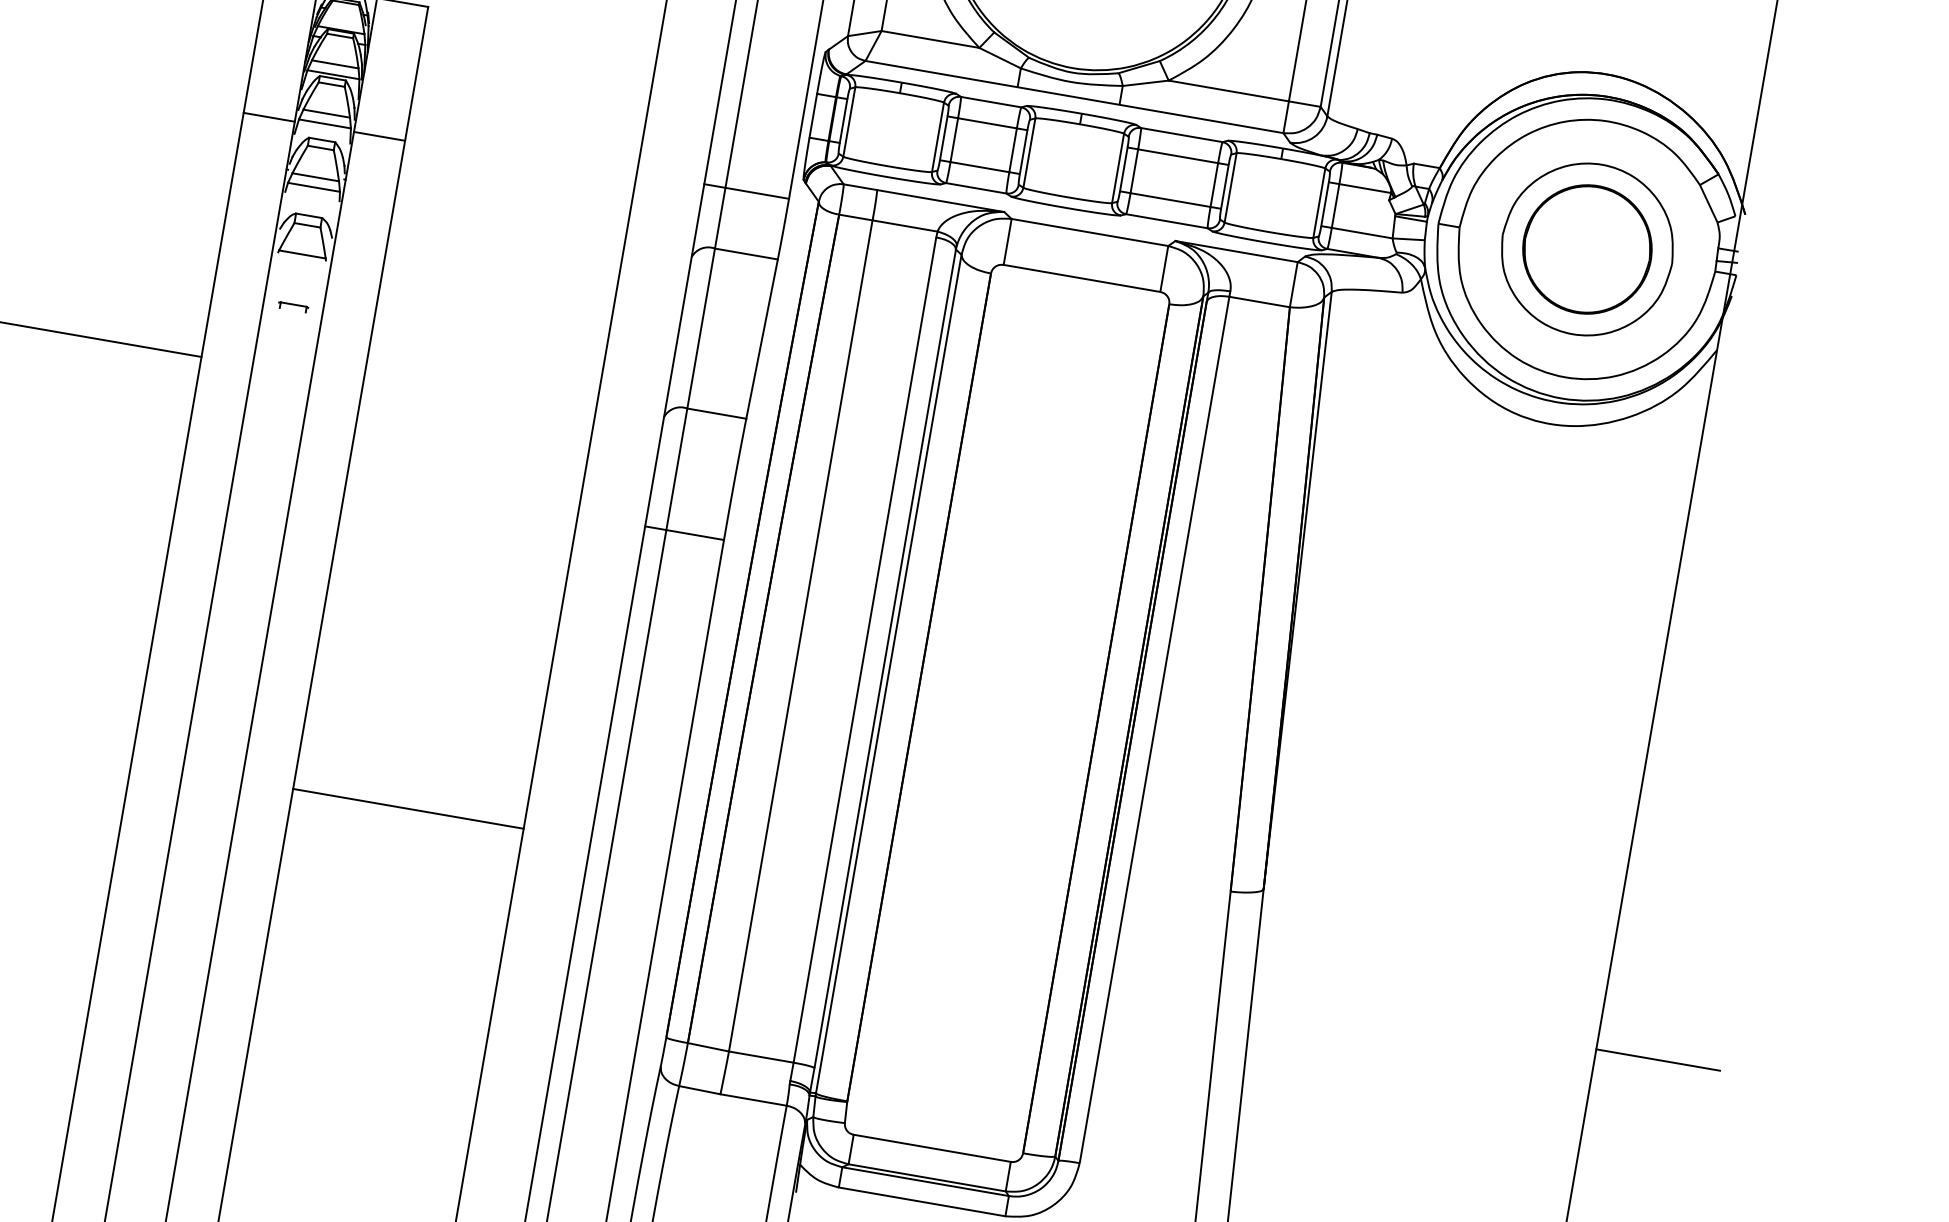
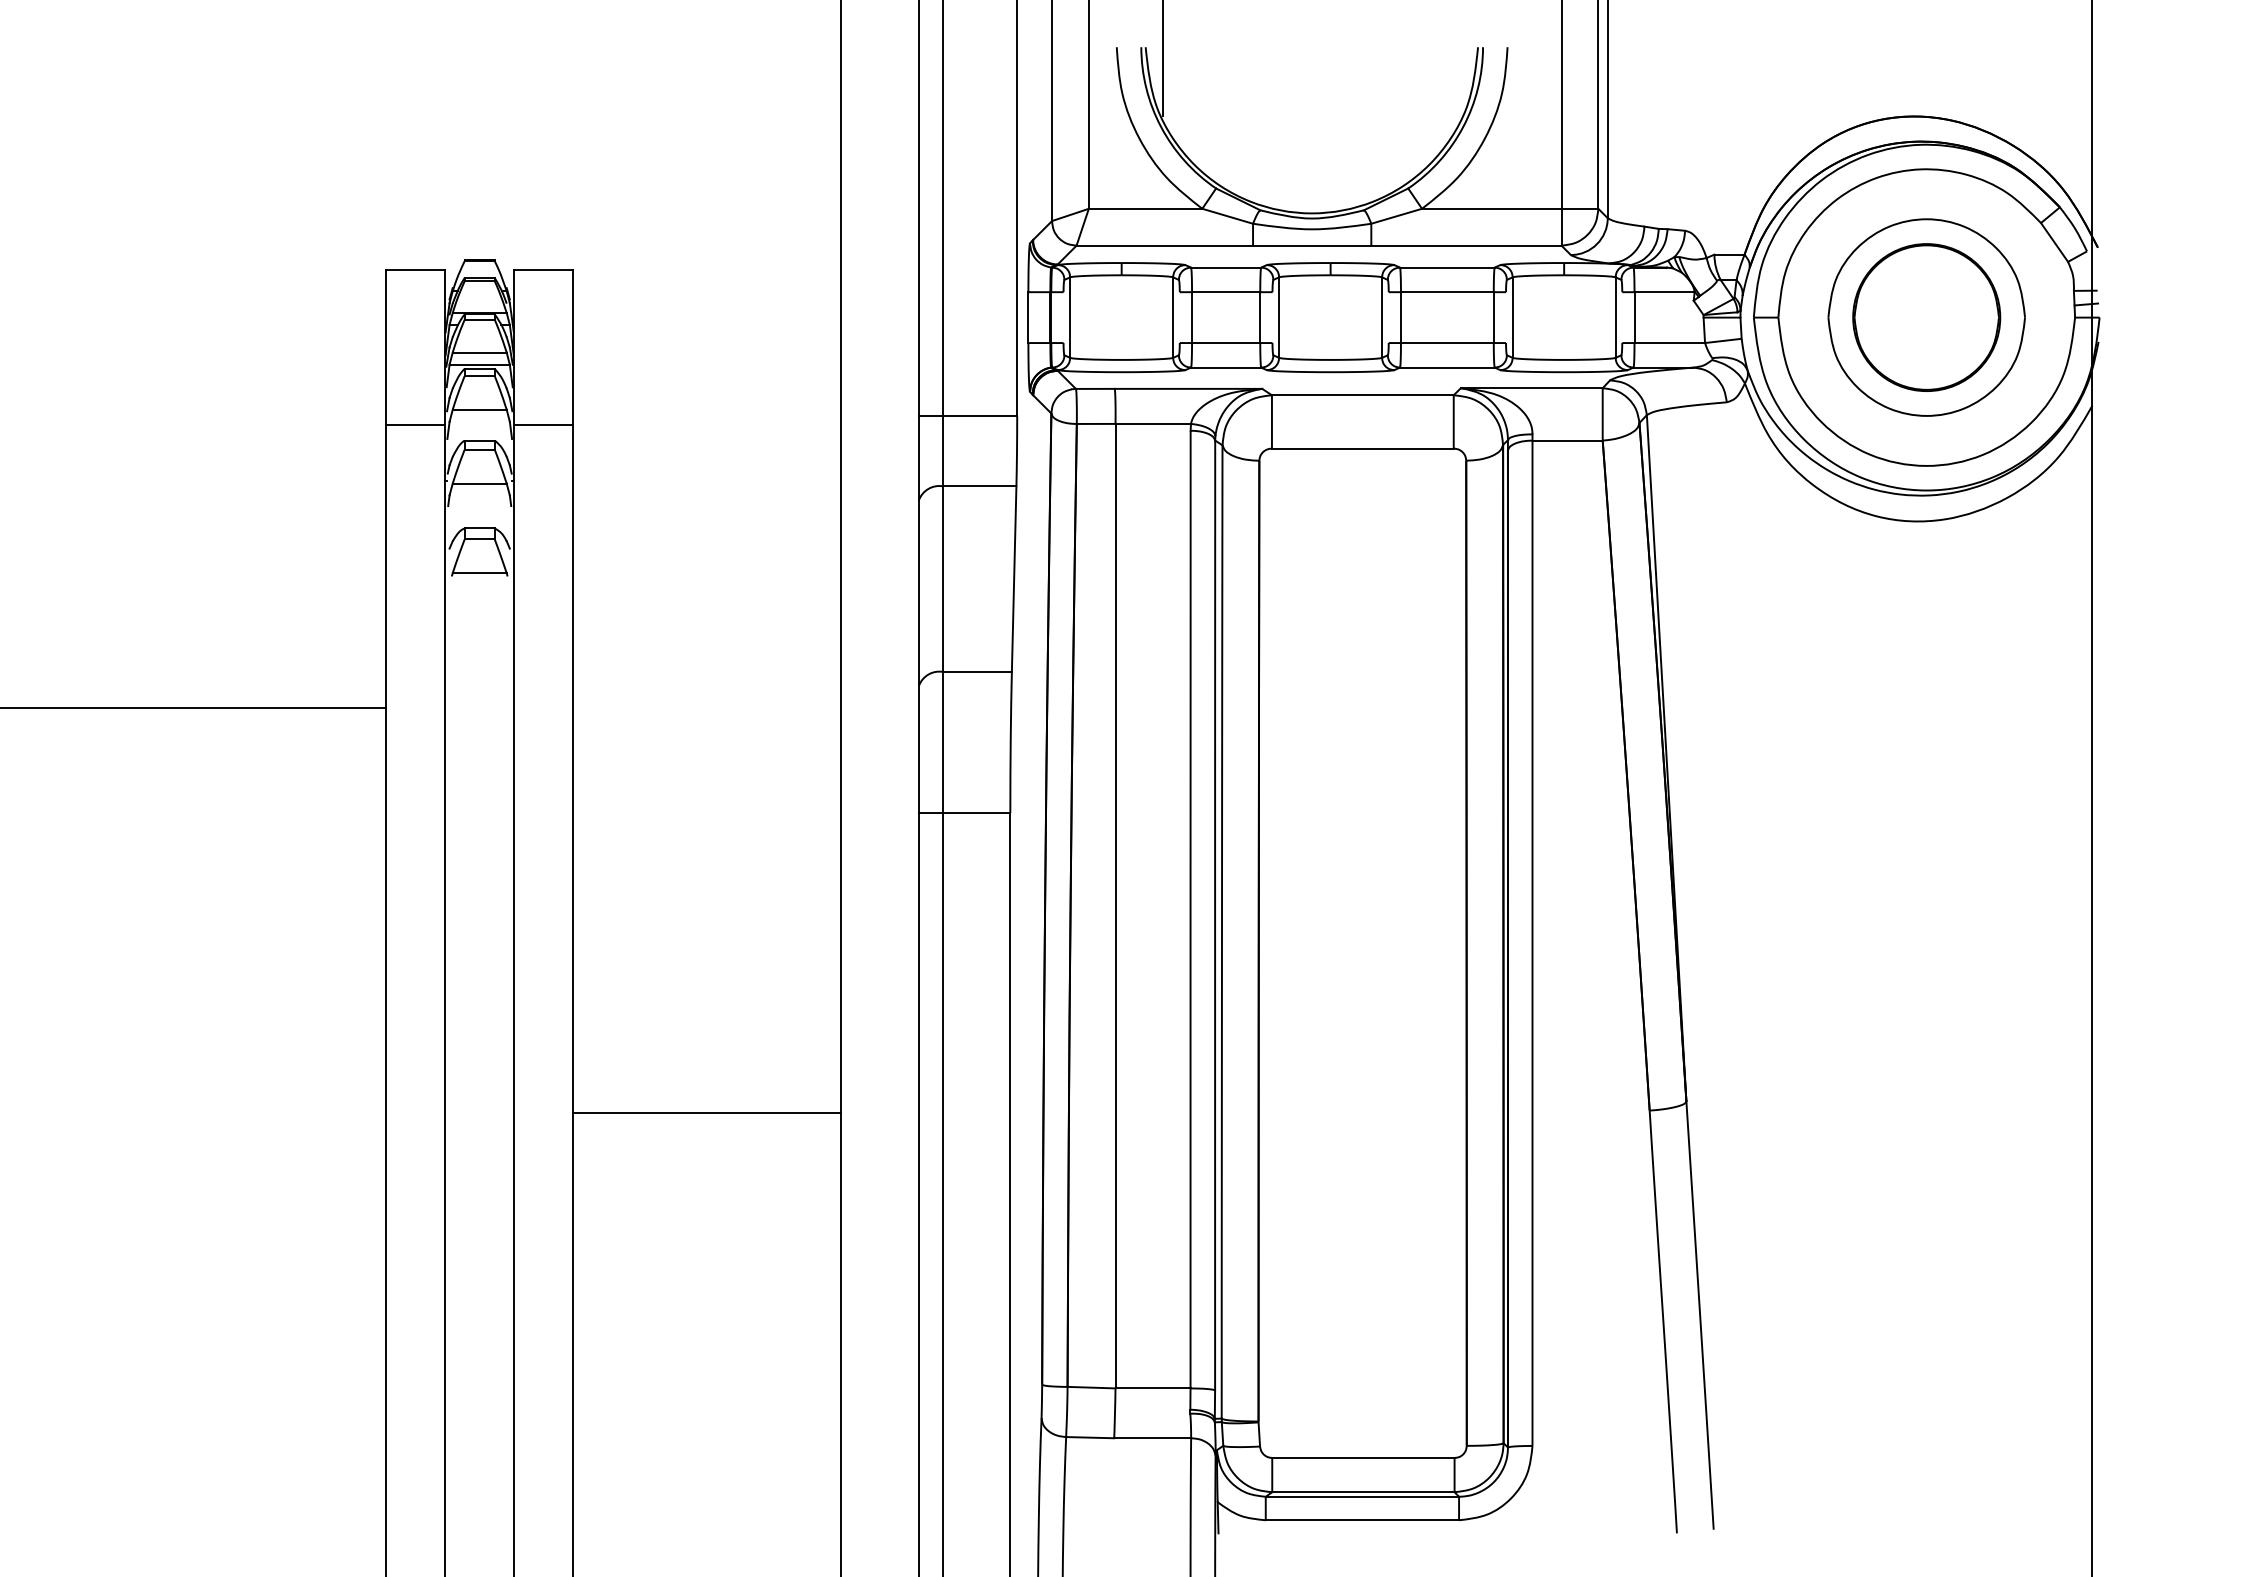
line: (843, 120) -> (1063, 317), removed
line: (324, 123) -> (479, 421), removed
line: (943, 138) -> (1179, 317), removed
line: (1023, 152) -> (1272, 317), removed
line: (1123, 169) -> (1388, 317), removed
line: (1225, 186) -> (1506, 317), removed
line: (313, 187) -> (479, 495), removed
line: (1325, 204) -> (1622, 317), removed
part: (293, 307) -> (479, 634), removed
line: (407, 808) -> (706, 1113), moved
line: (1657, 1060) -> (2163, 1217), removed

